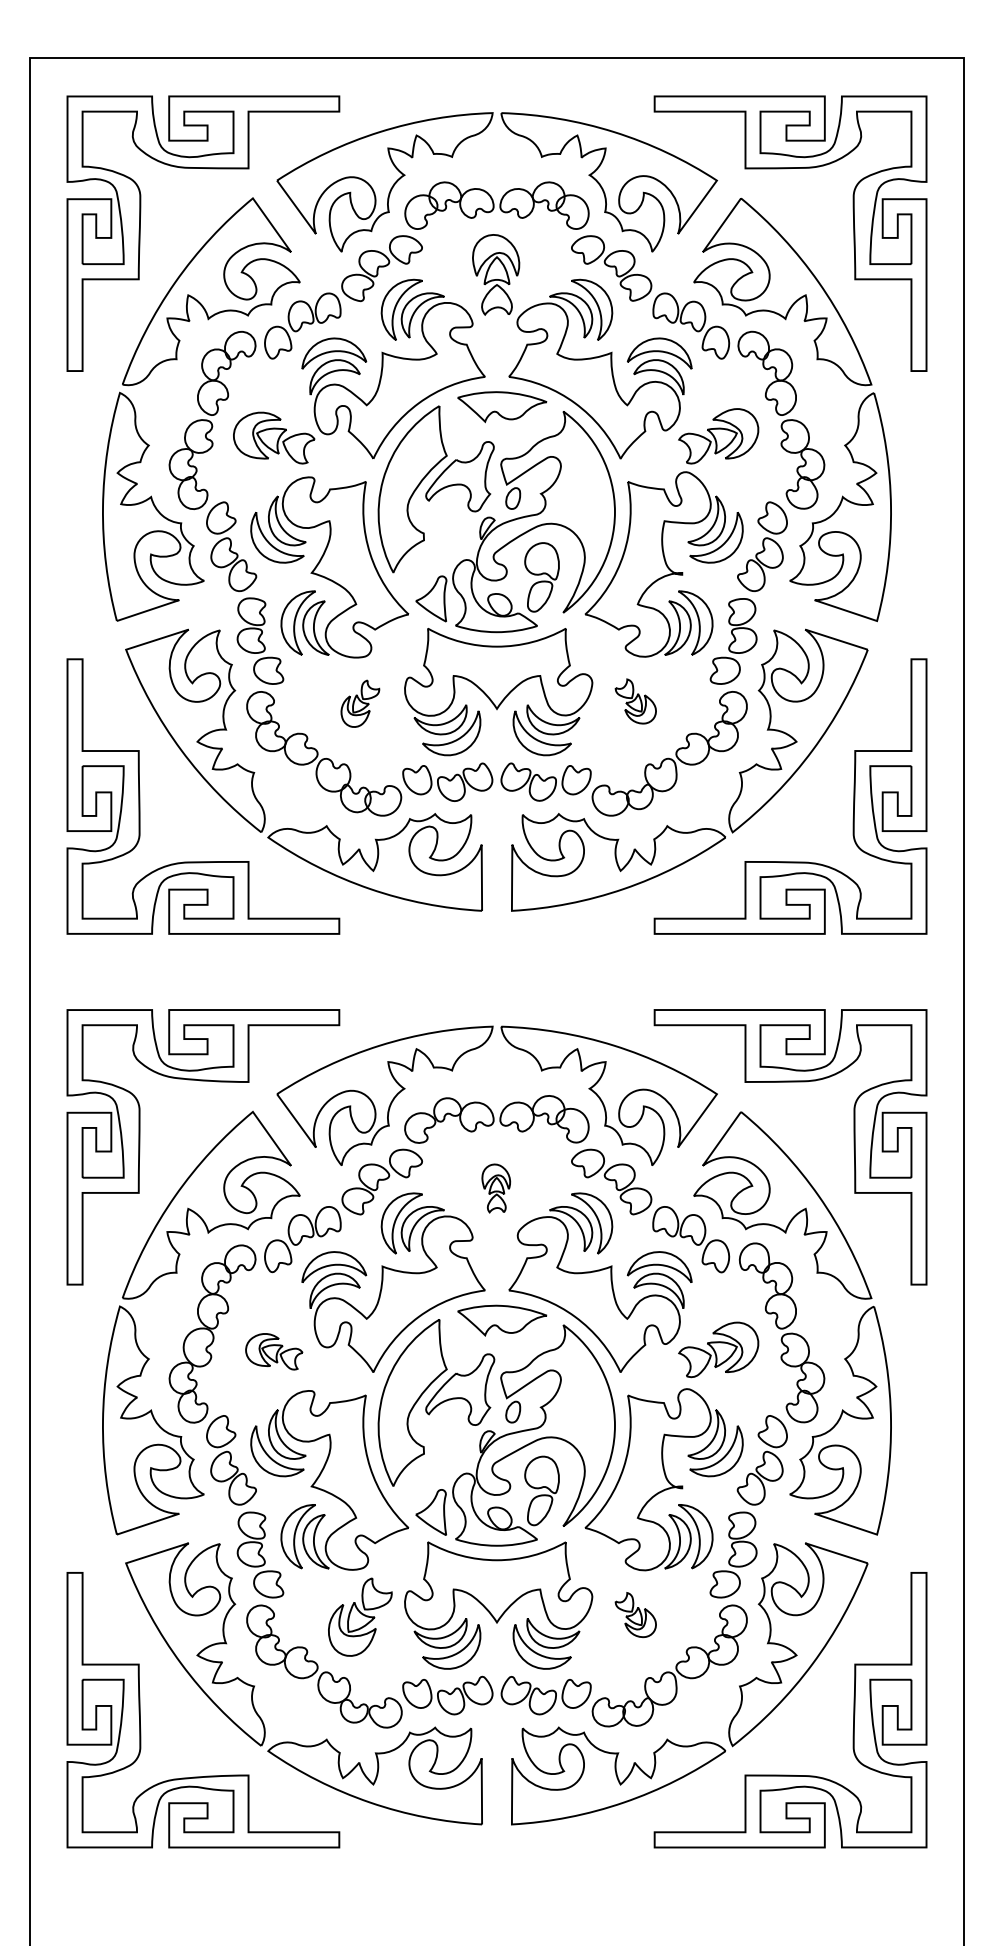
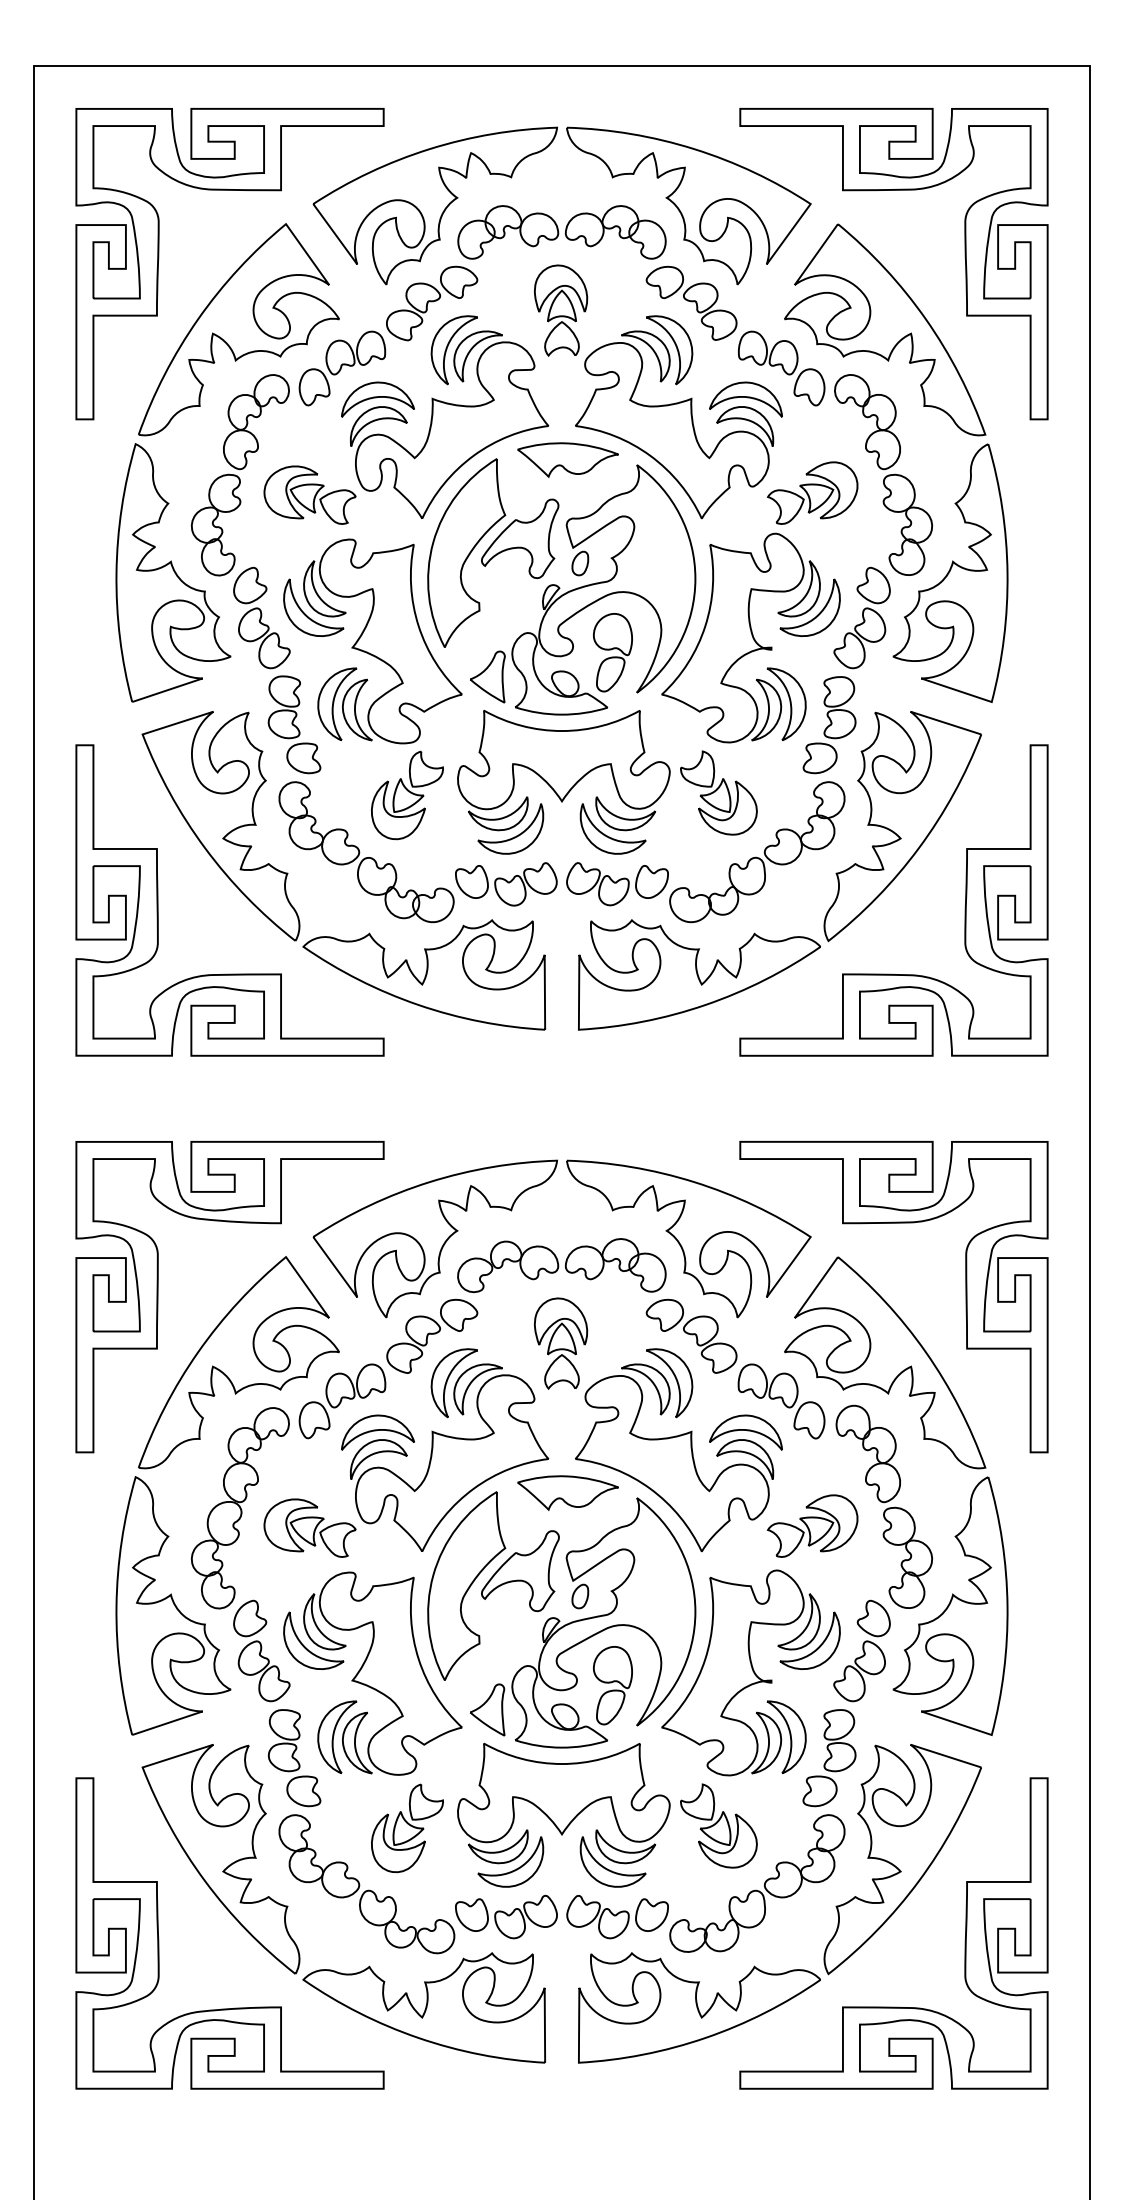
part: (635, 701) -> (718, 793), size x1.67
part: (360, 703) -> (407, 795), size x1.67
part: (496, 1188) -> (561, 1343), size x1.67
part: (274, 1351) -> (310, 1527), size x1.43
part: (635, 1614) -> (718, 1825), size x1.67

